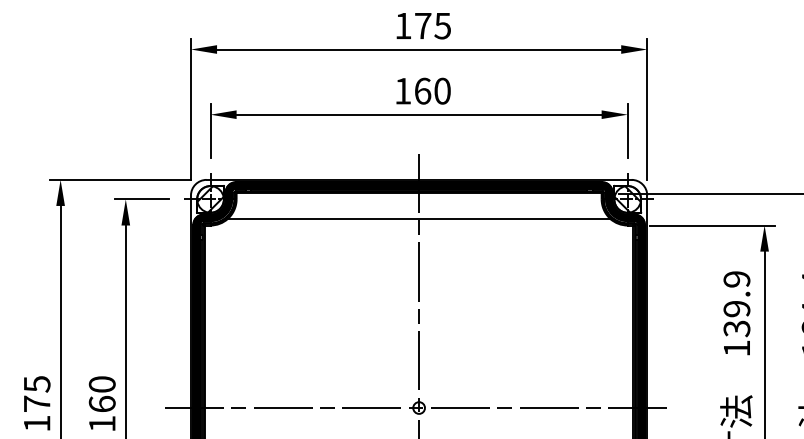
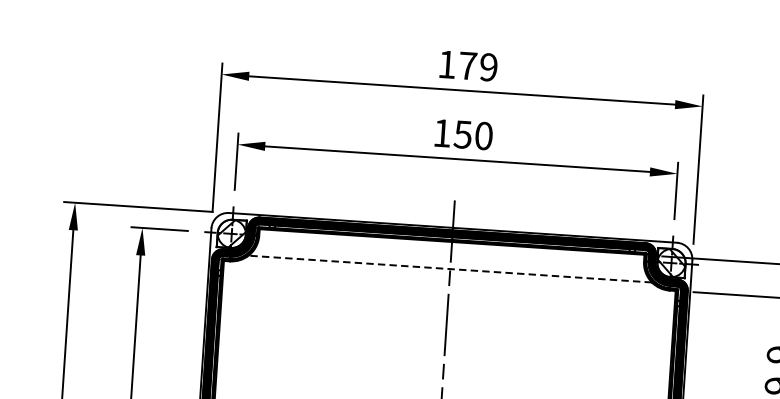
text: (442, 25) -> (488, 66), 175 -> 179
text: (422, 90) -> (462, 133), 160 -> 150
line: (418, 219) -> (449, 269), solid -> dashed

